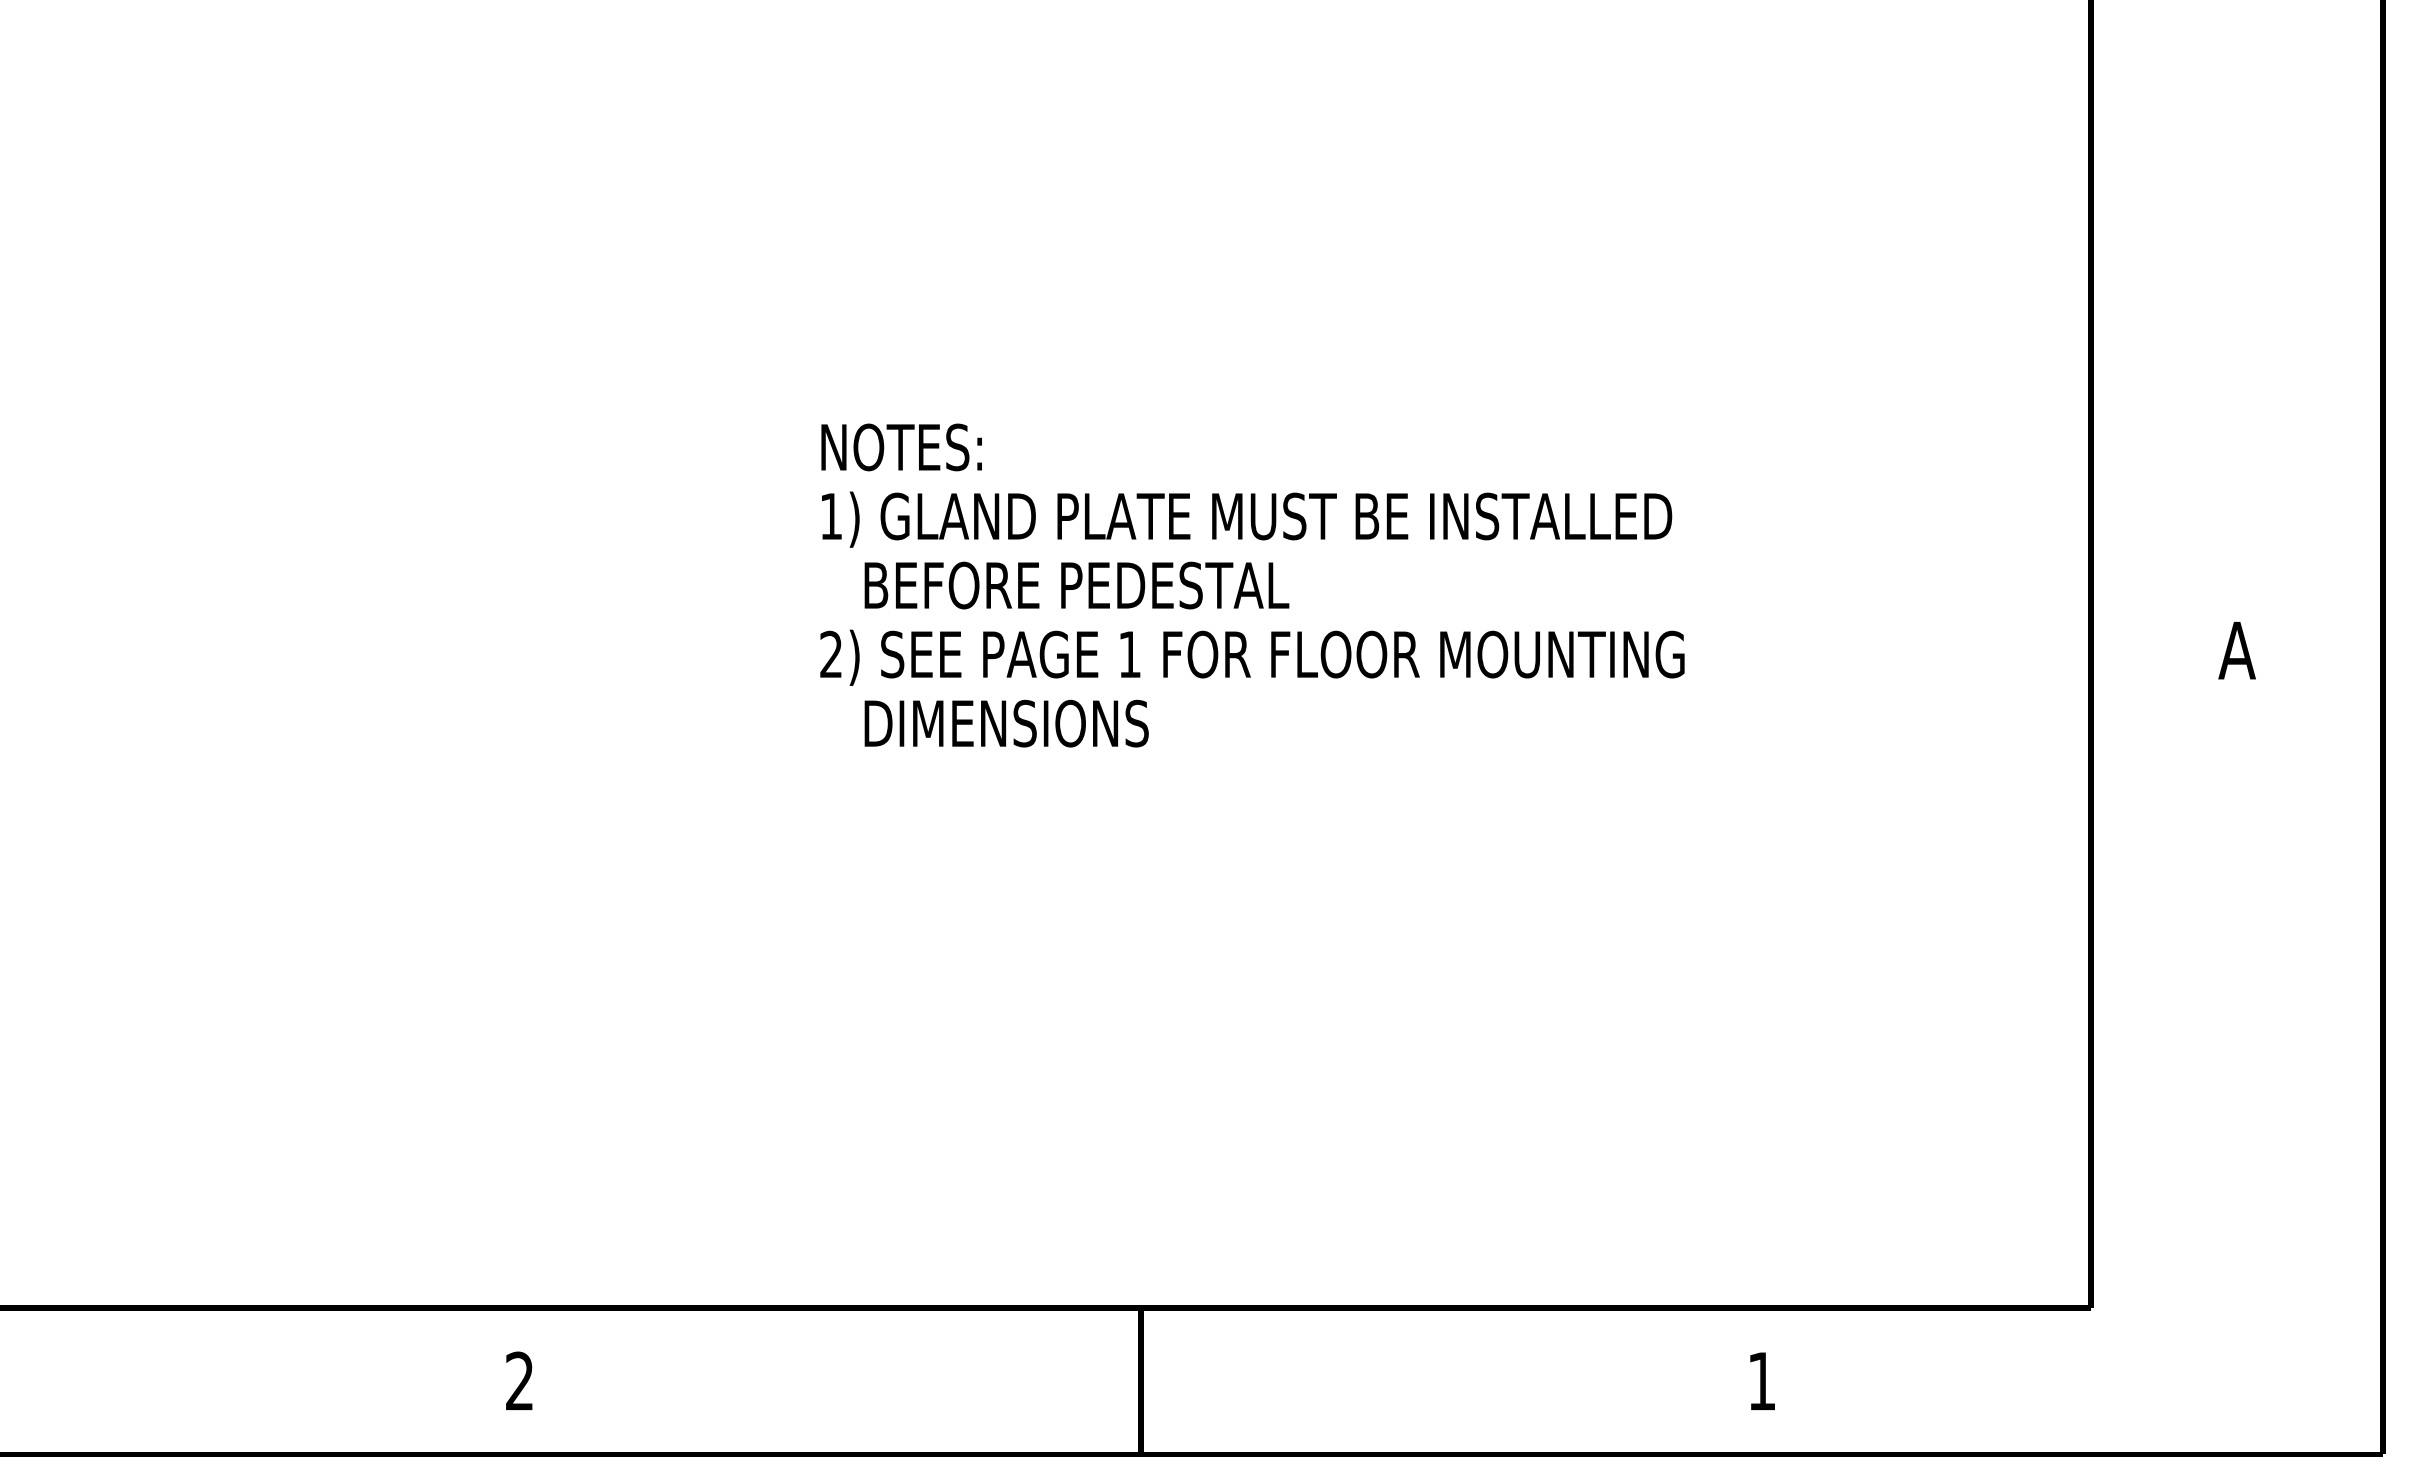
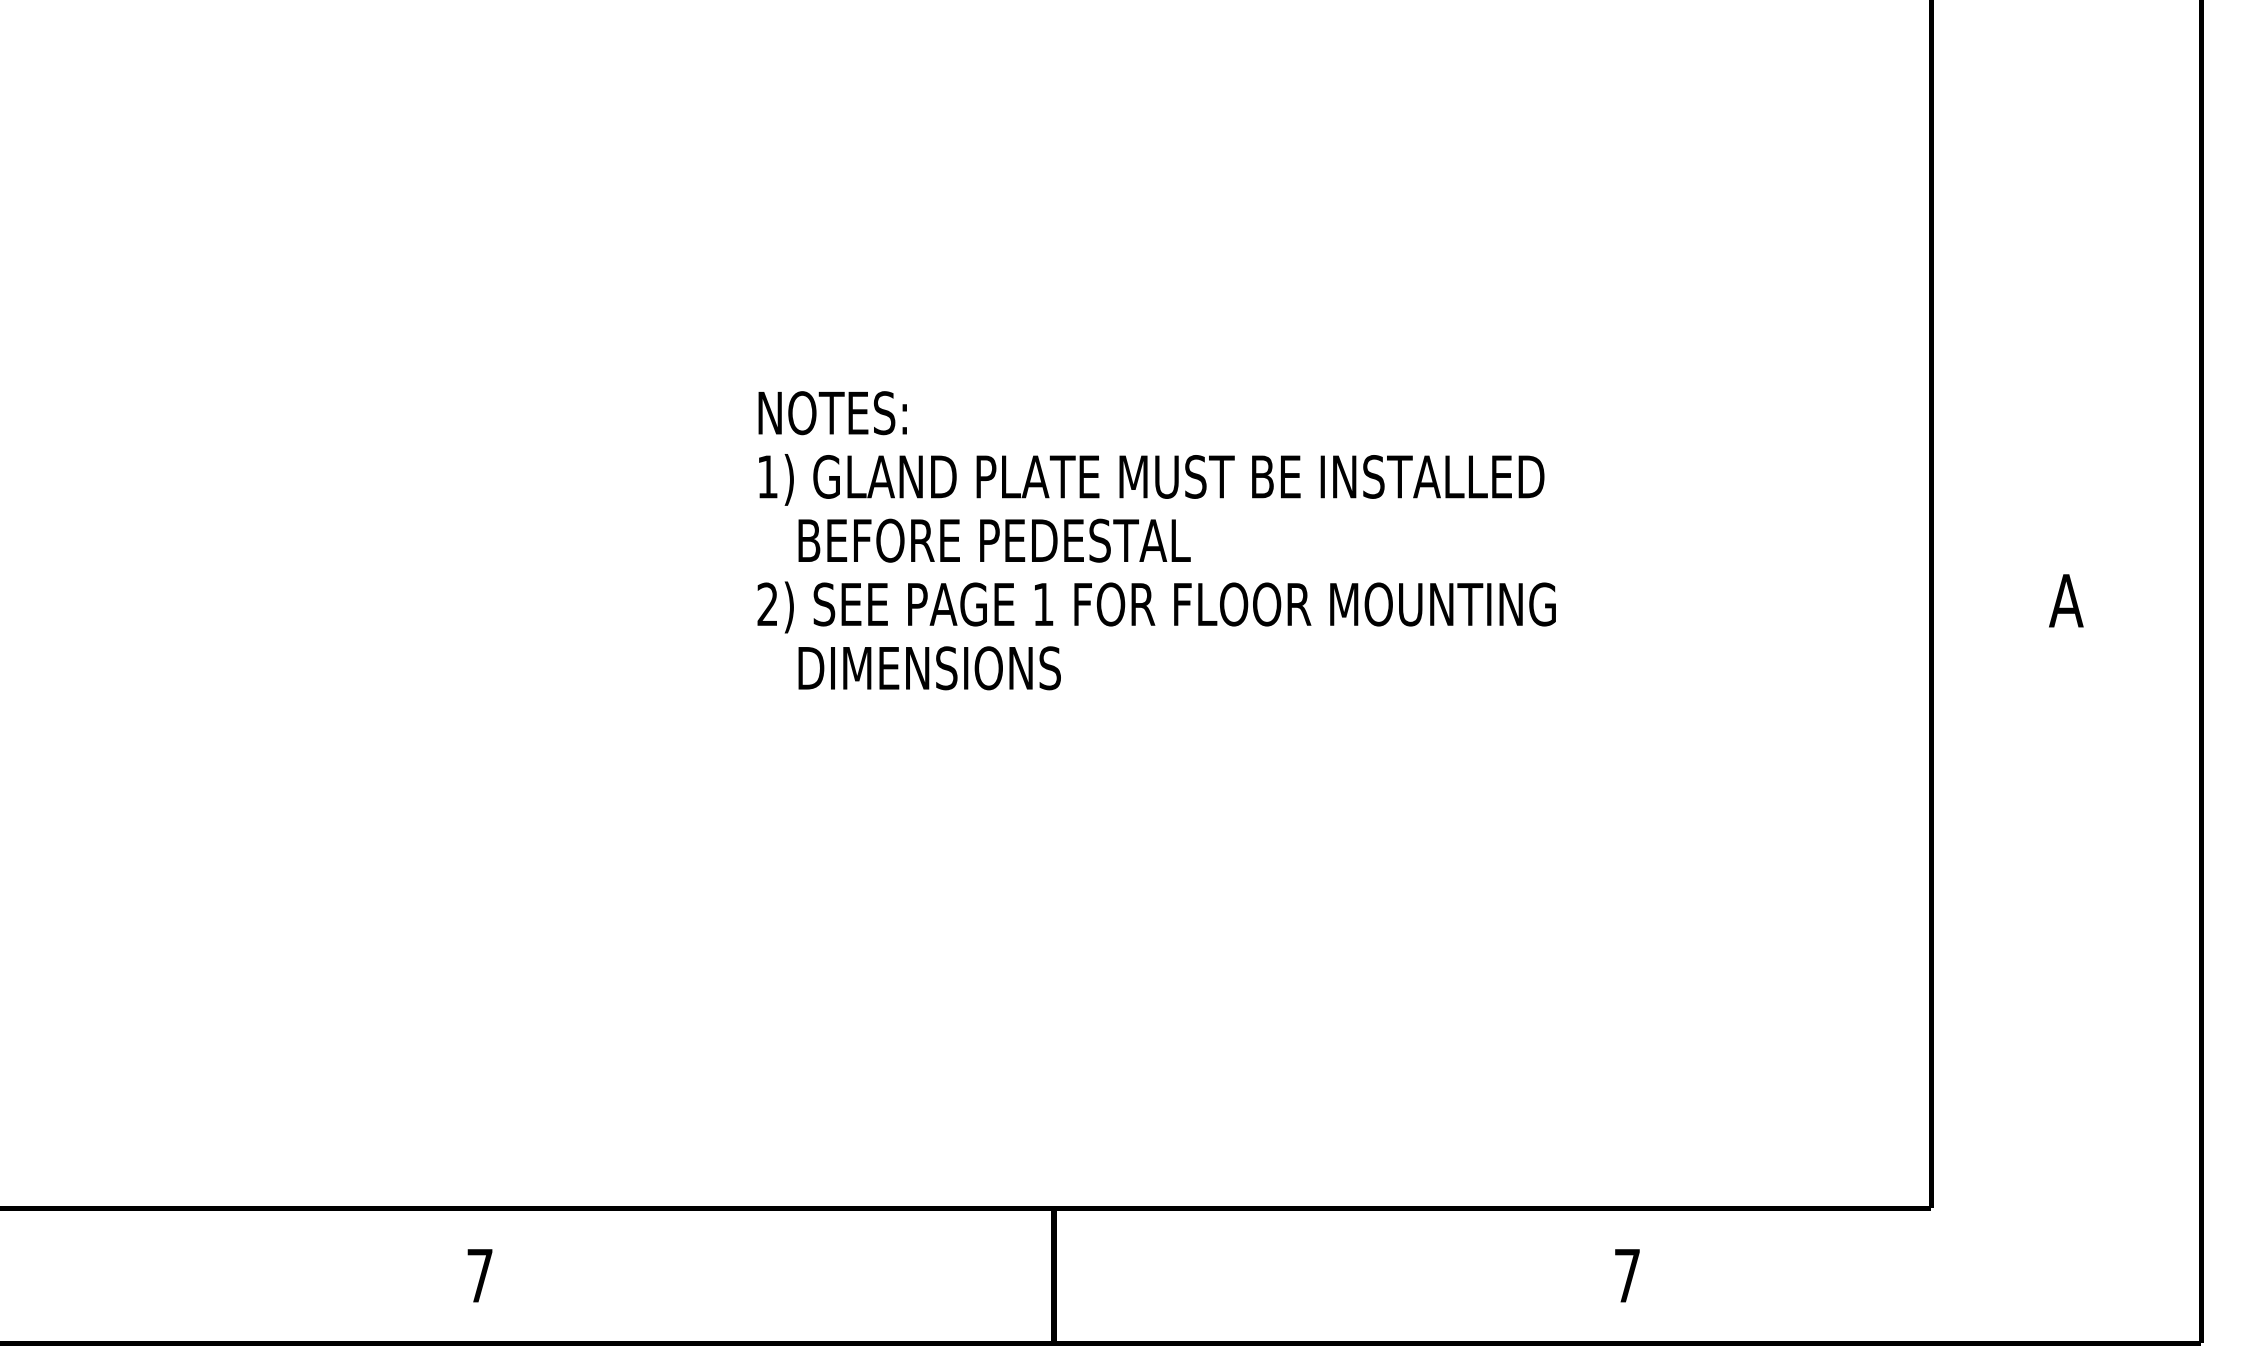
text: (519, 1380) -> (479, 1275), 2 -> 7
text: (1761, 1381) -> (1626, 1275), 1 -> 7

